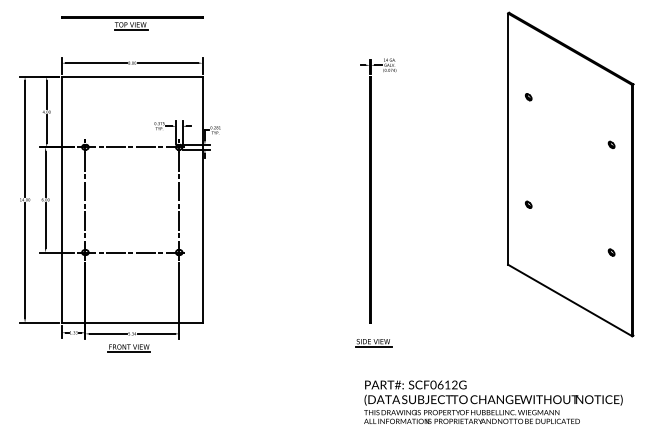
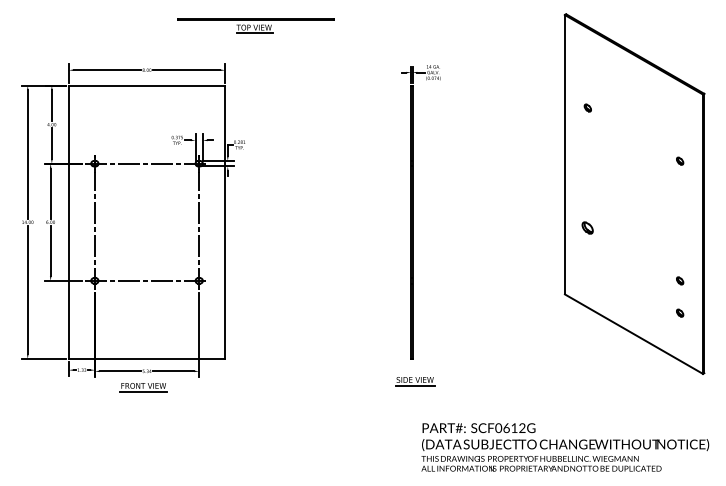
part: (132, 23) -> (256, 26), moved
part: (528, 204) -> (587, 227), size x1.6
part: (611, 281) -> (679, 313), added
text: (493, 401) -> (565, 446), moved

